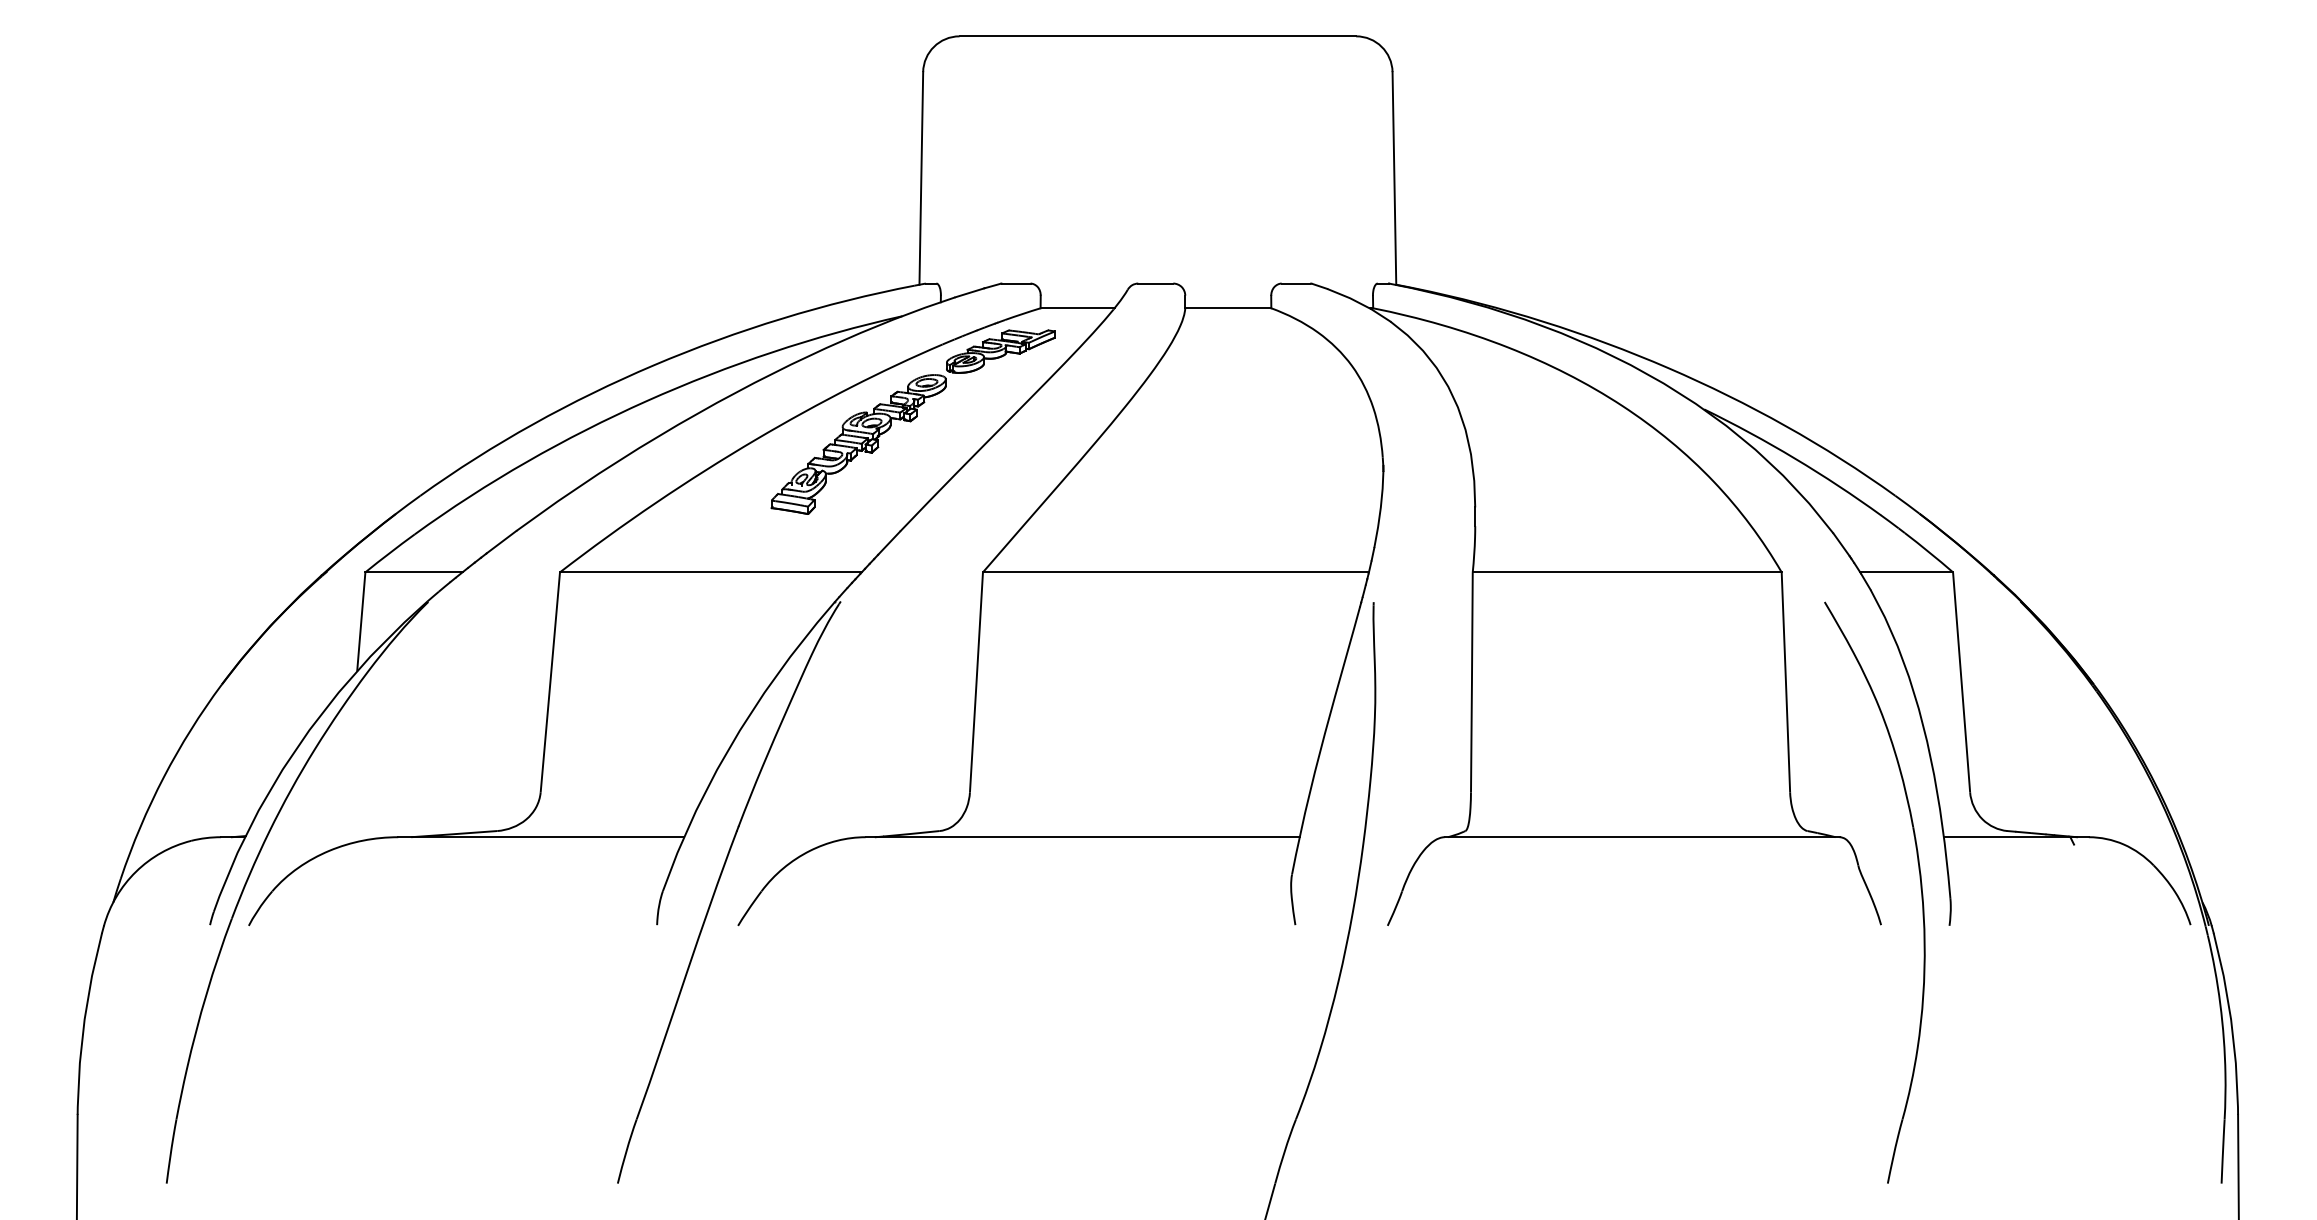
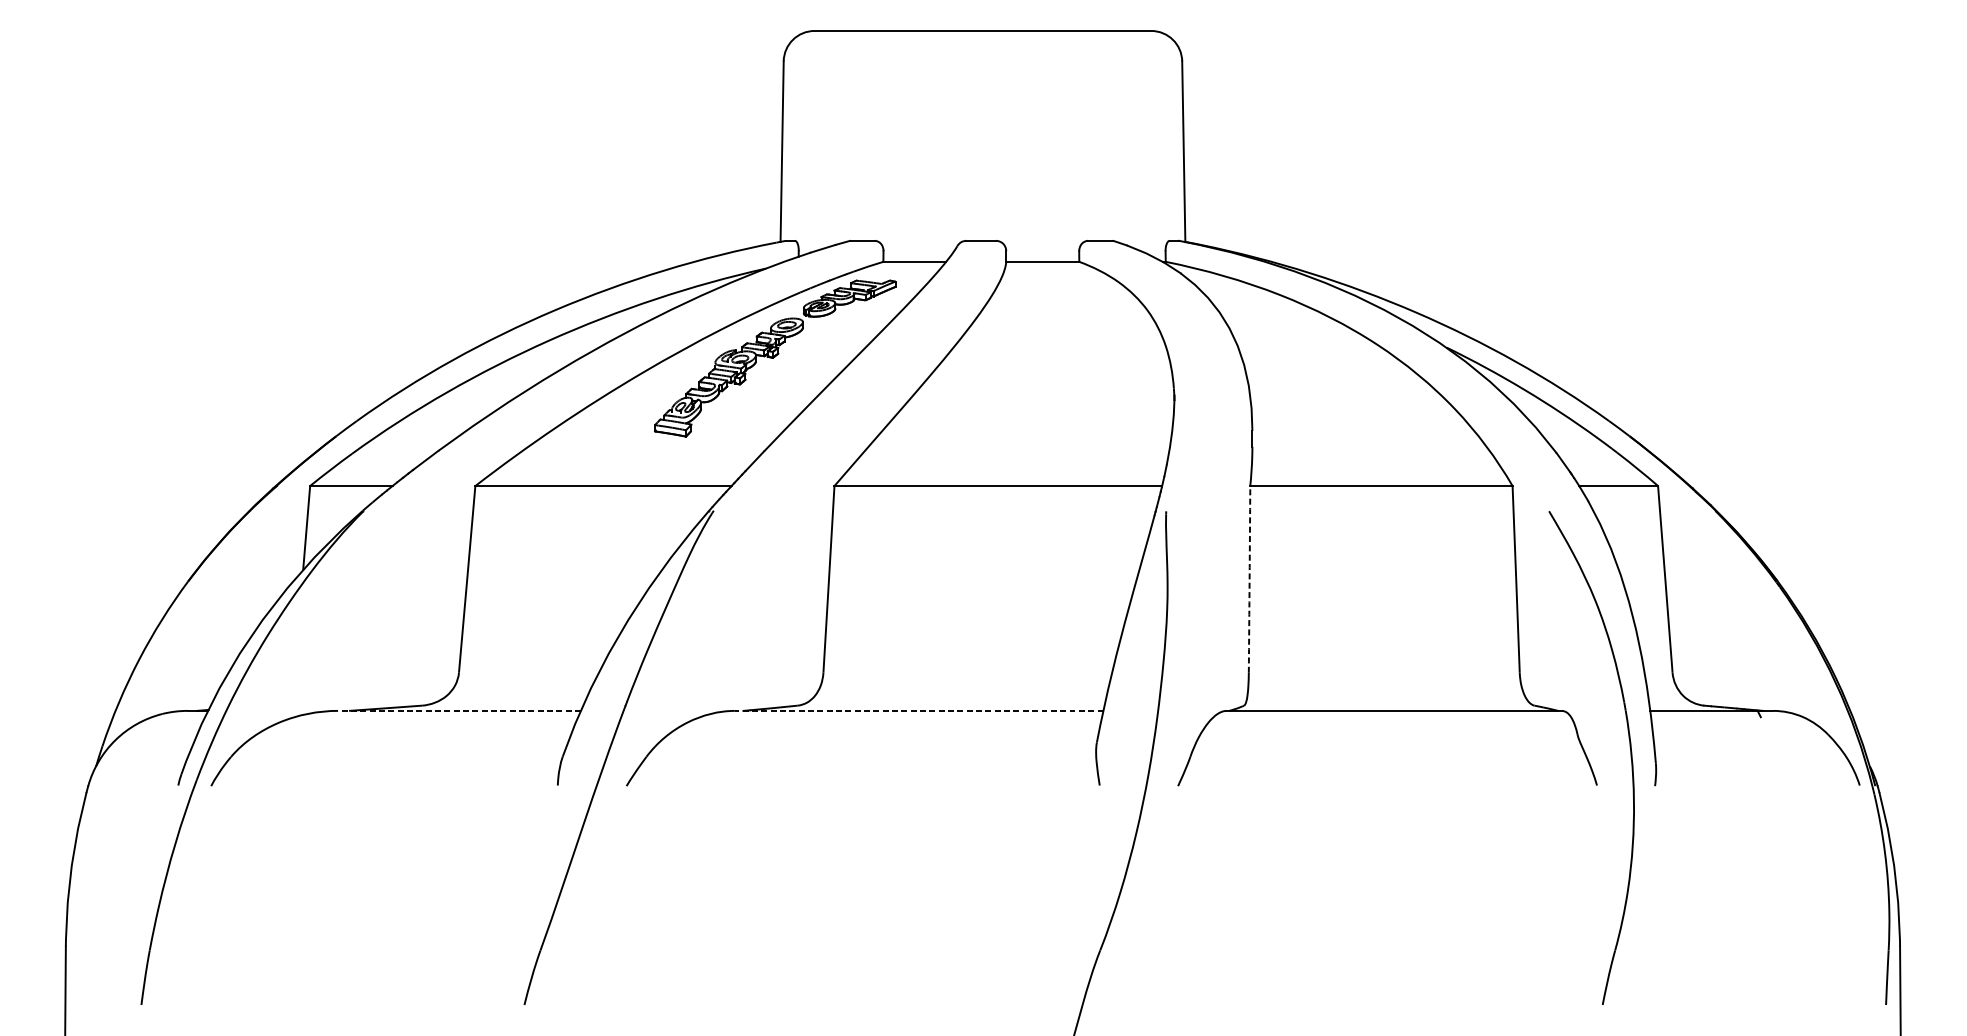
arc: (1471, 682) -> (1249, 579), solid -> dashed
line: (540, 837) -> (458, 711), solid -> dashed
line: (1082, 837) -> (918, 711), solid -> dashed

